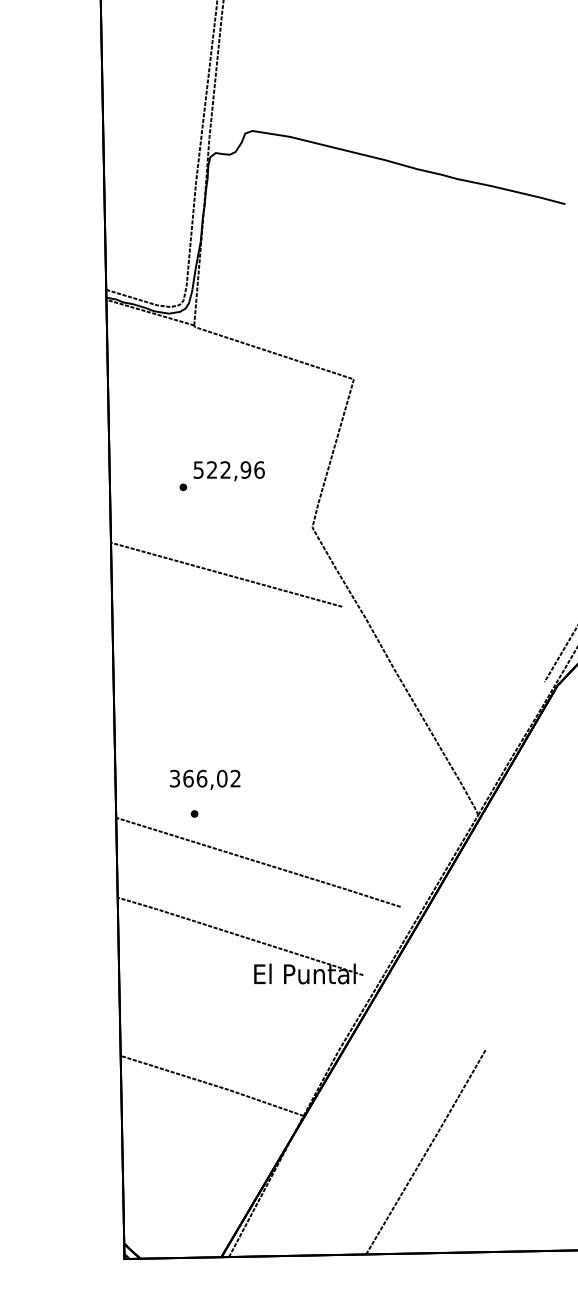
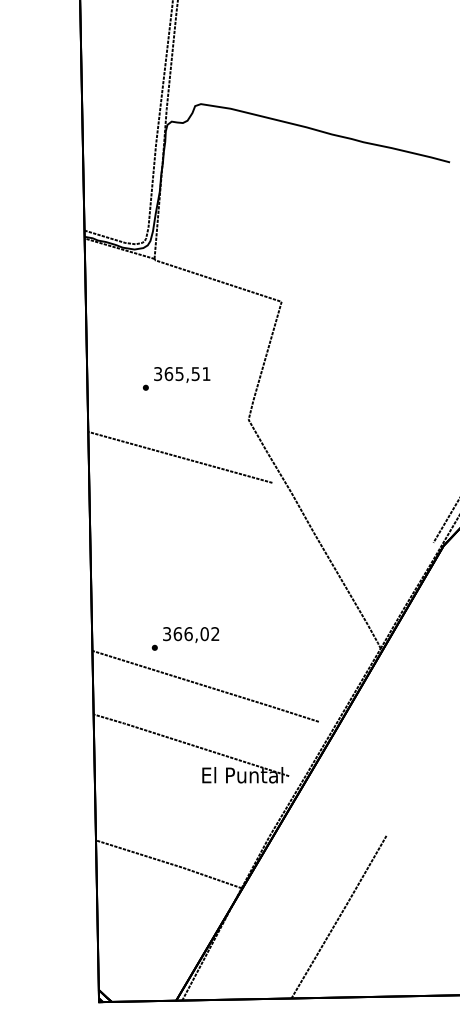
text: (229, 469) -> (182, 373), 522,96 -> 365,51
text: (205, 779) -> (191, 634), moved

